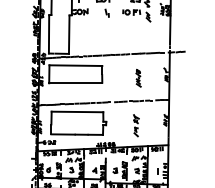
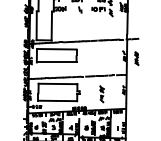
part: (138, 77) -> (136, 58), moved

